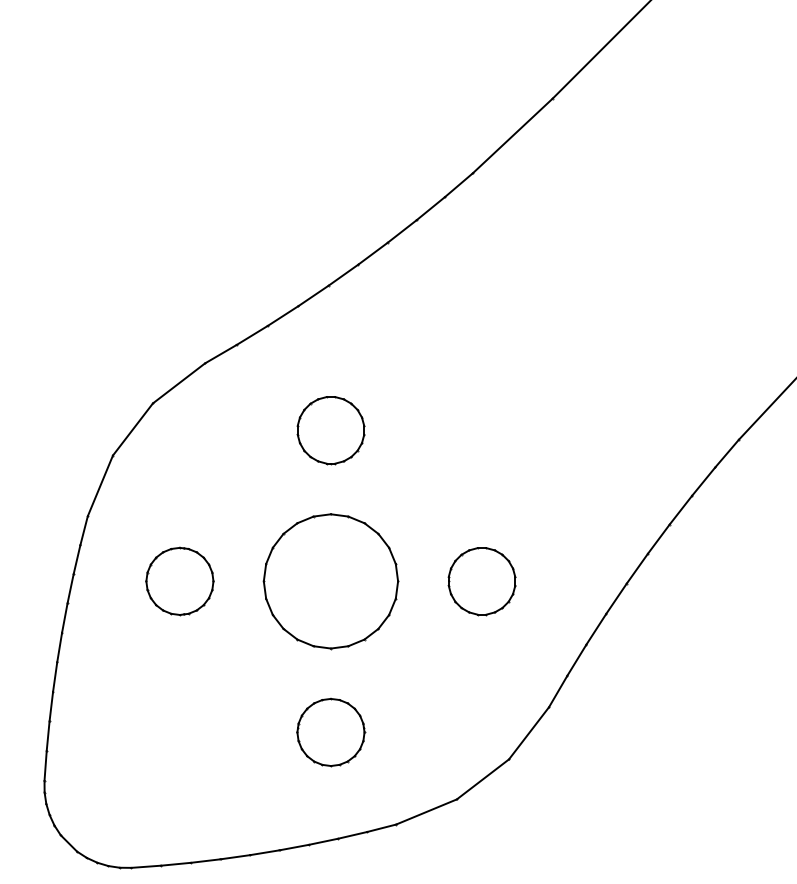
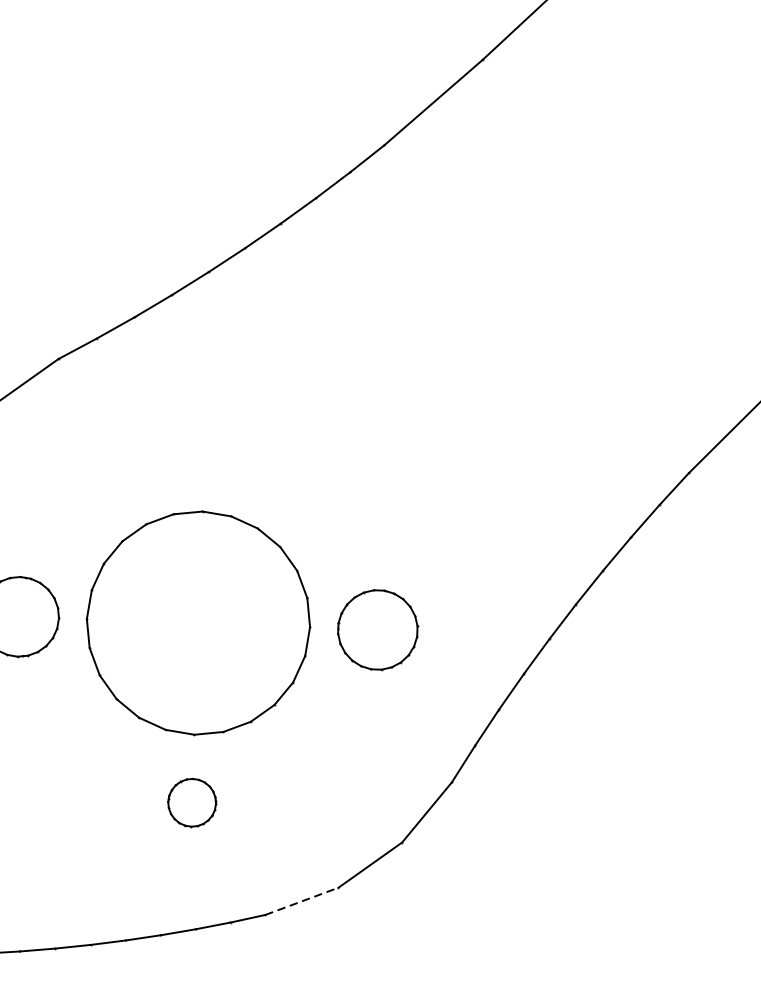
part: (330, 430) -> (204, 444), removed
part: (330, 581) -> (197, 623), size x1.4
part: (331, 732) -> (192, 802), size x0.6
line: (426, 811) -> (301, 900), solid -> dashed

